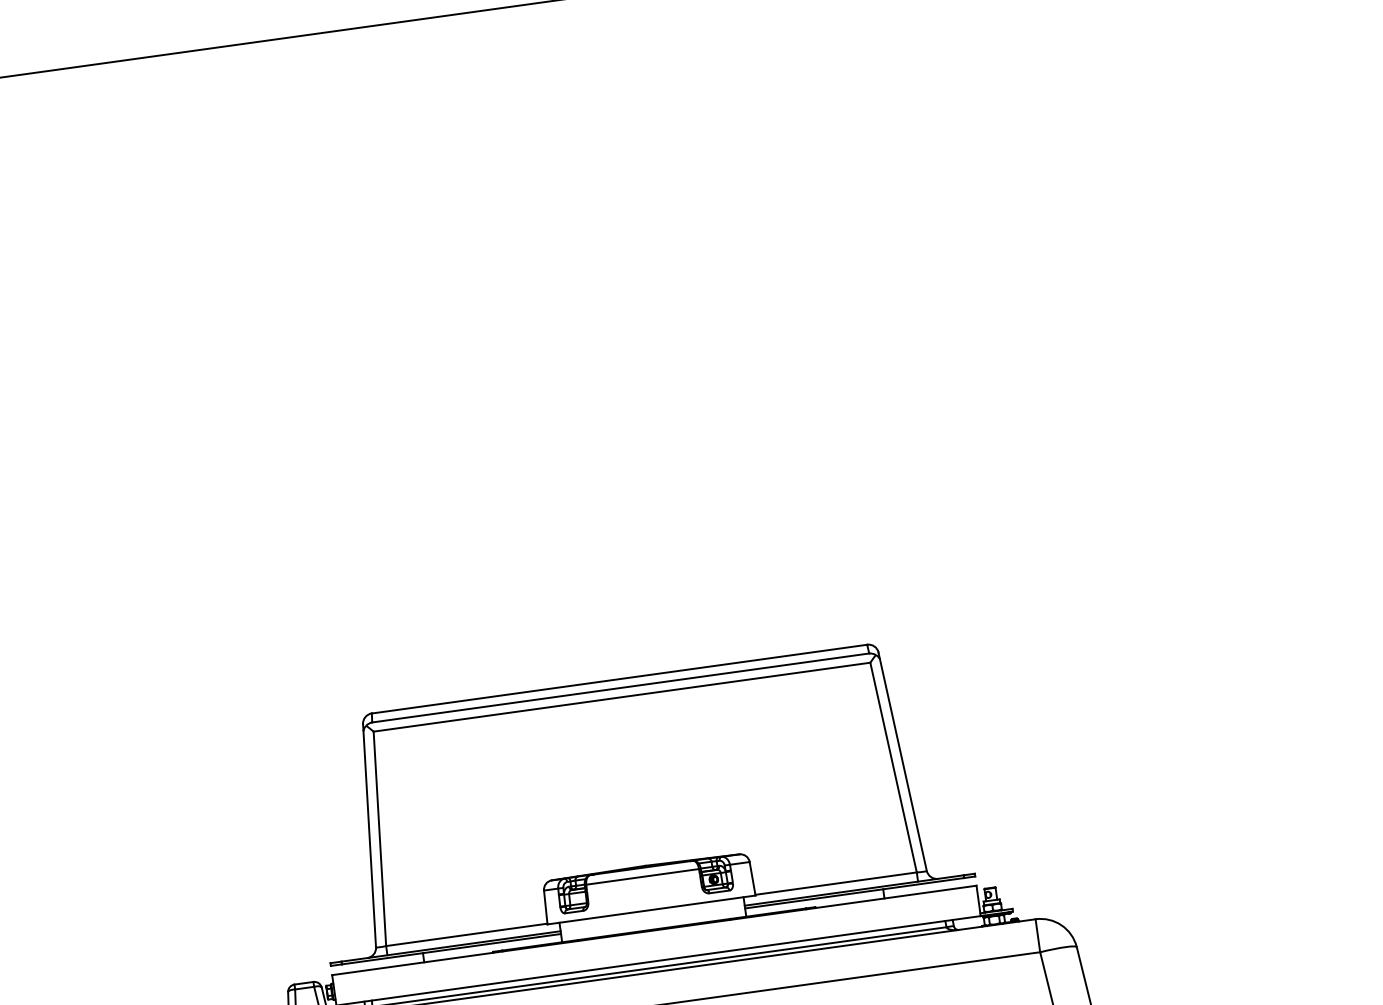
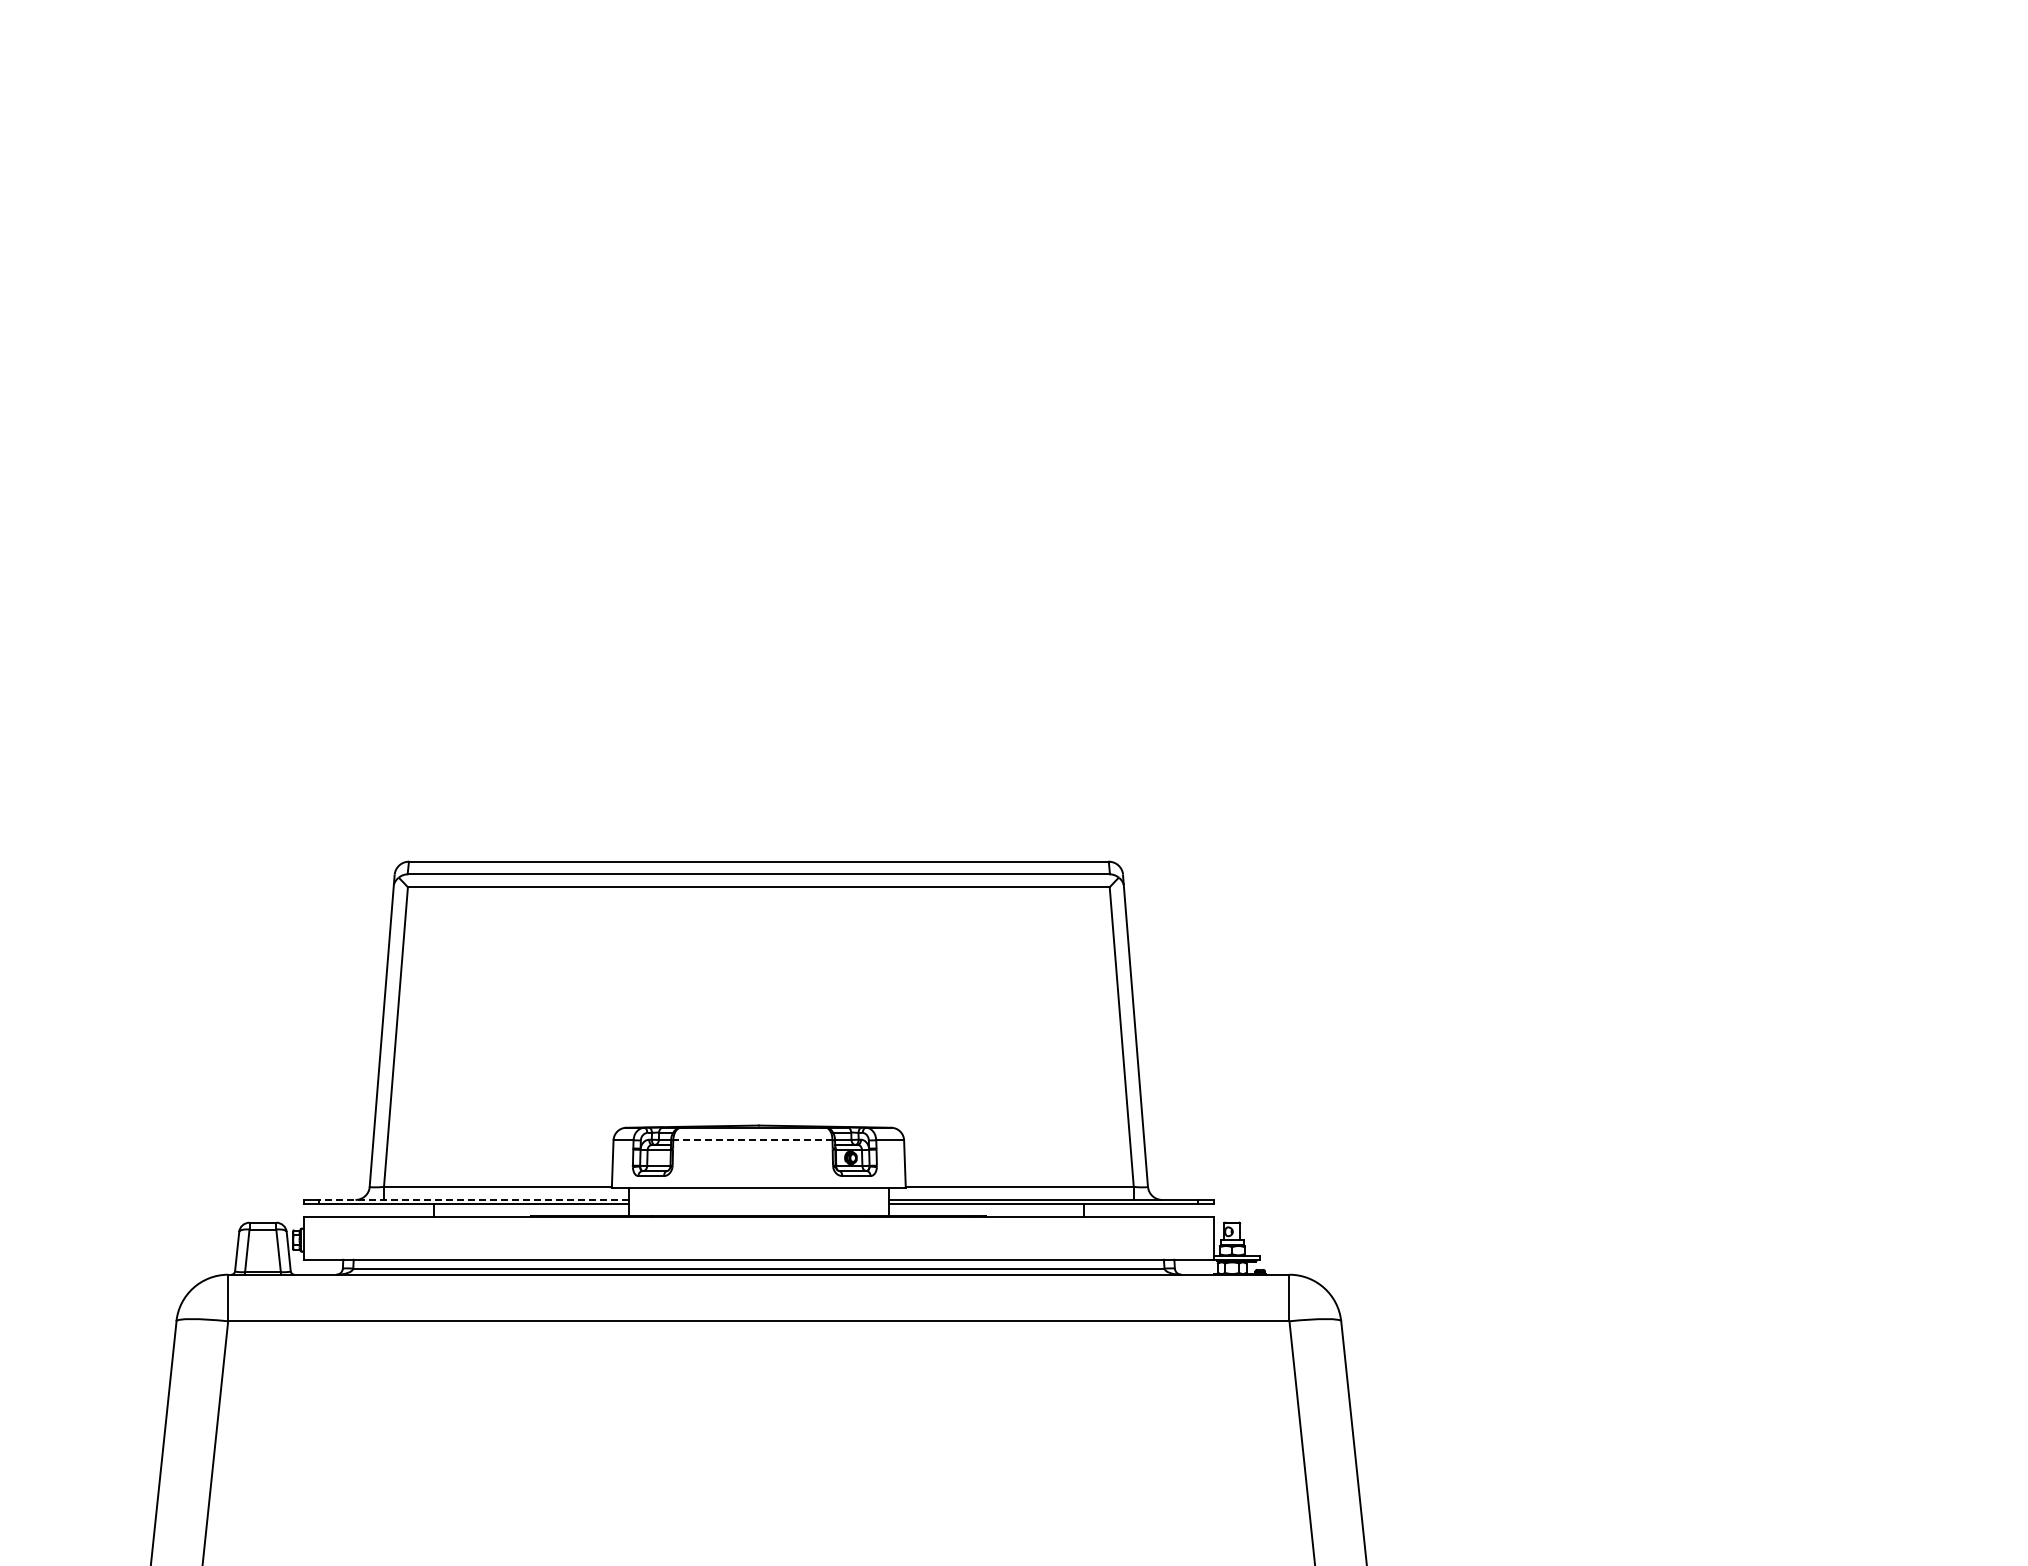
line: (642, 877) -> (752, 1140), solid -> dashed
line: (451, 946) -> (474, 1199), solid -> dashed

